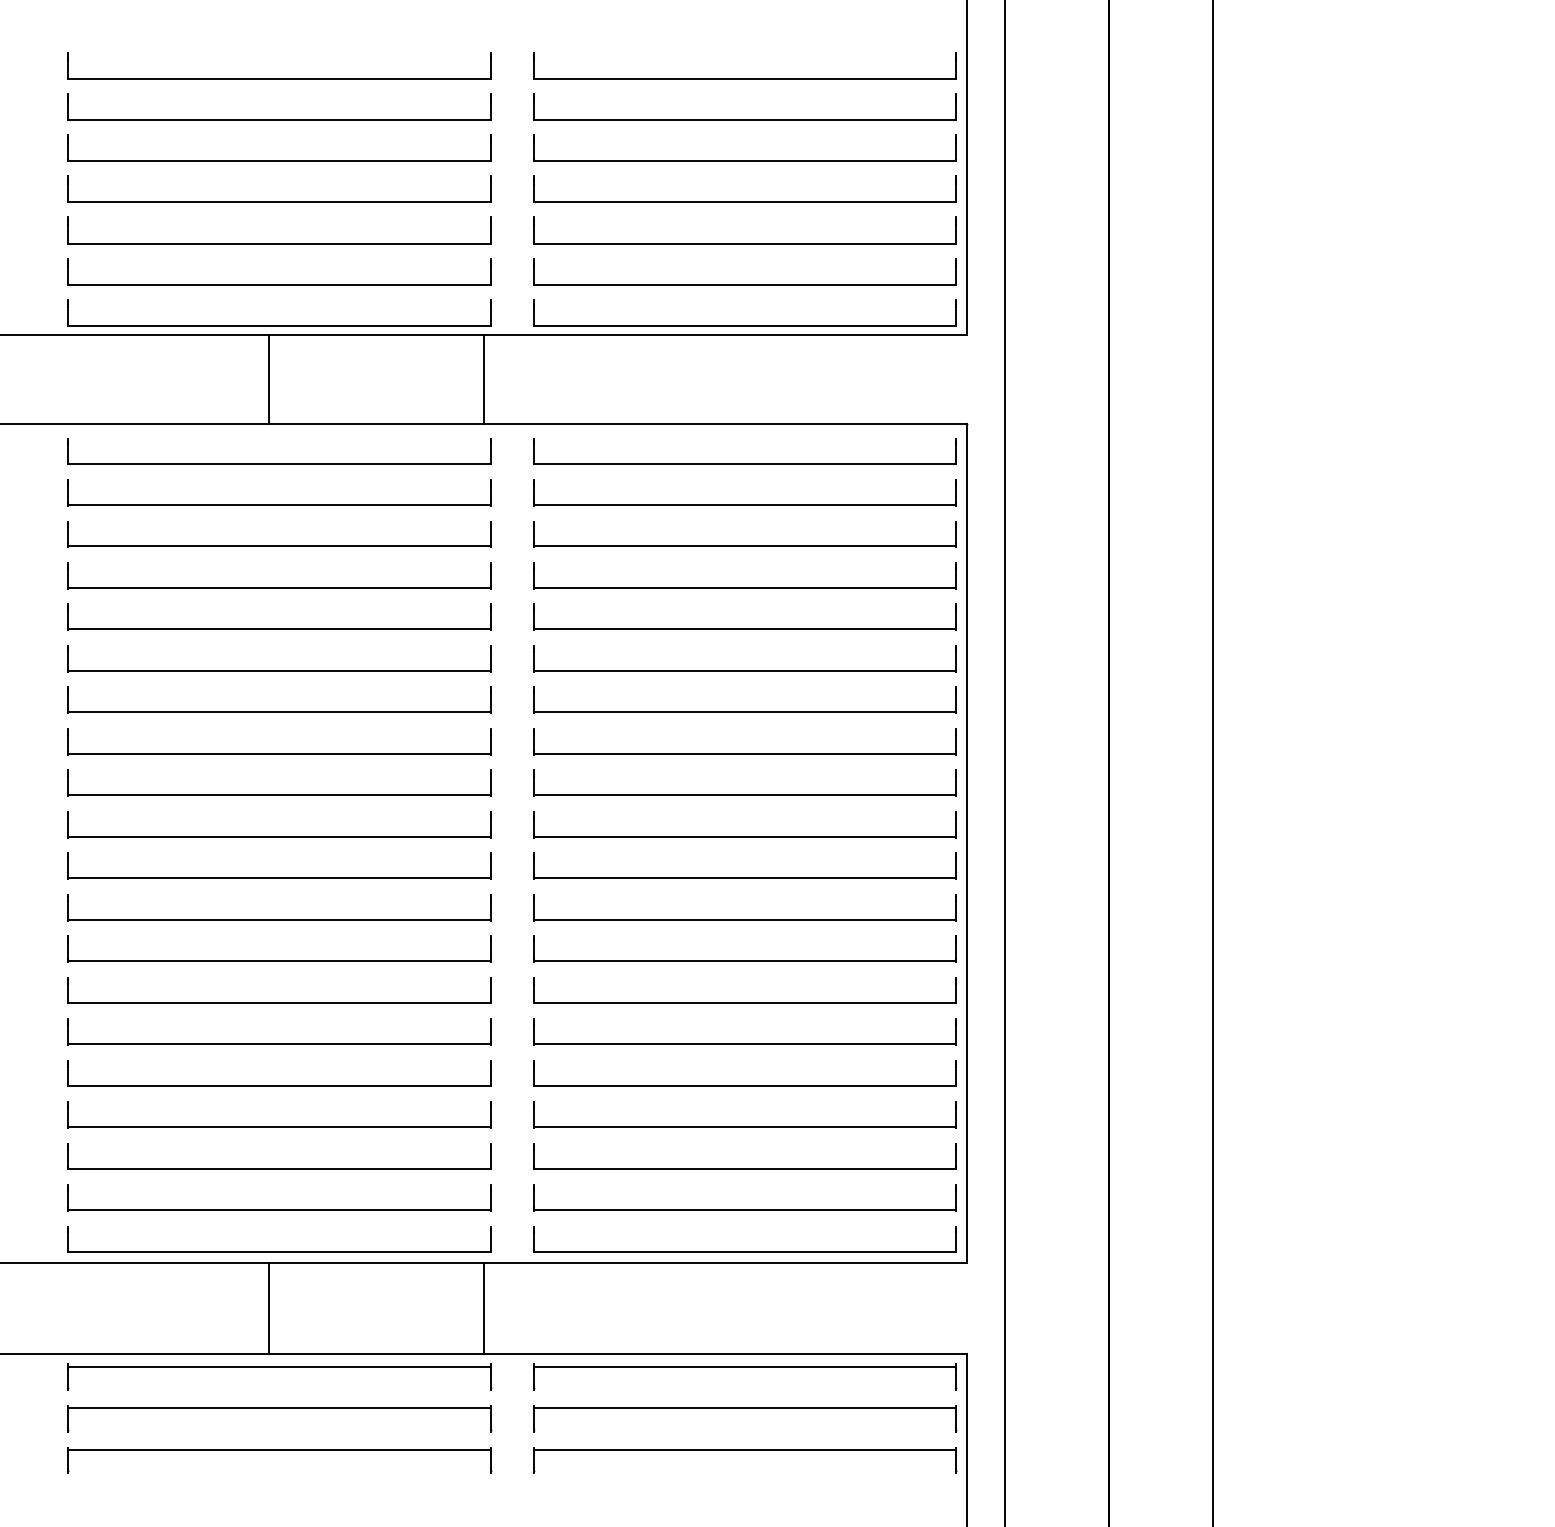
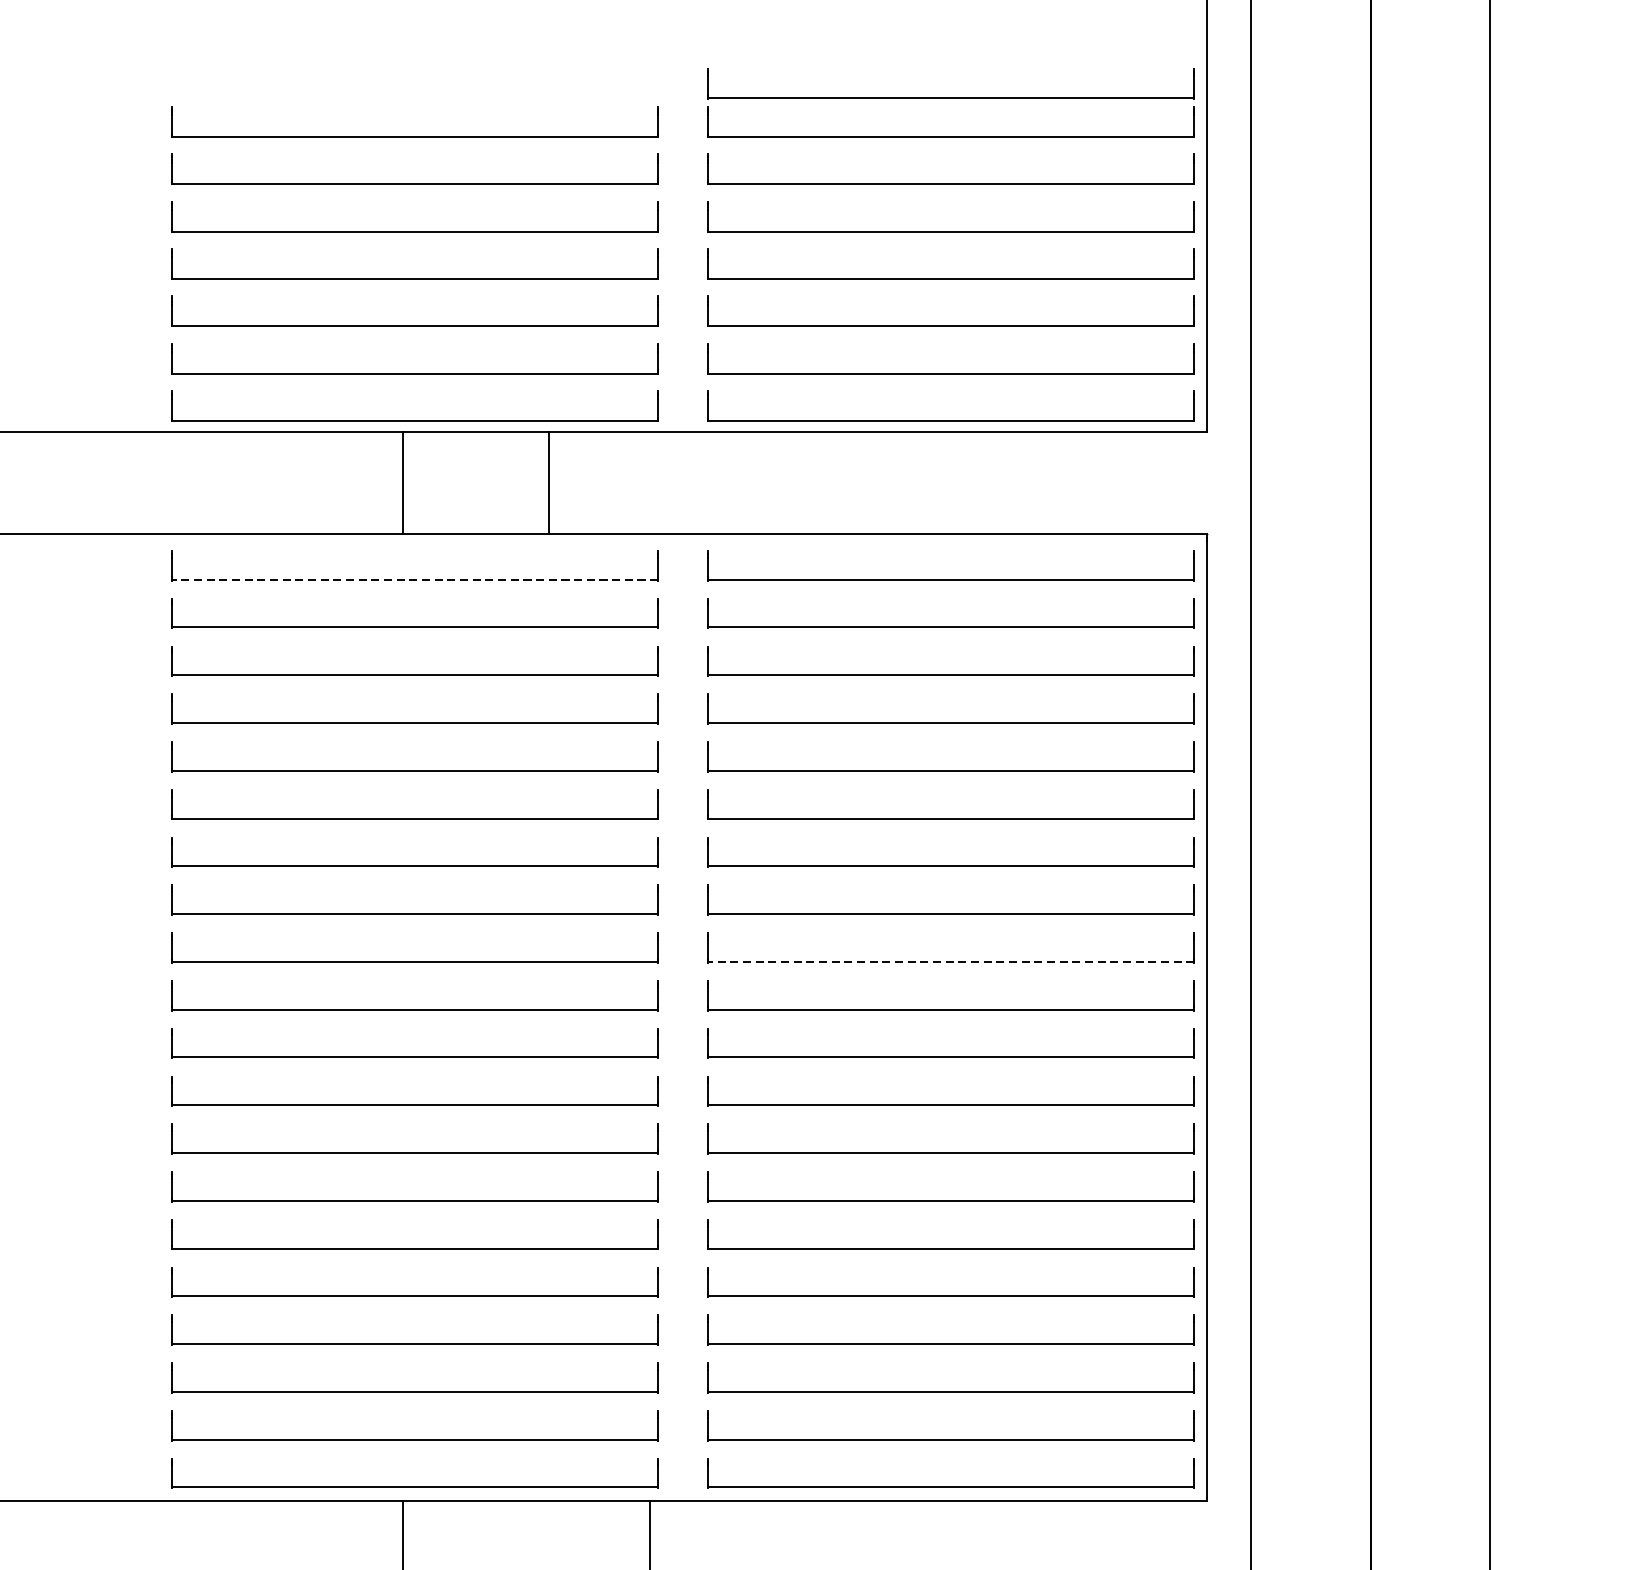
part: (744, 44) -> (950, 97), added
line: (483, 379) -> (548, 482), moved
line: (278, 463) -> (413, 579), solid -> dashed
line: (744, 795) -> (950, 962), solid -> dashed

